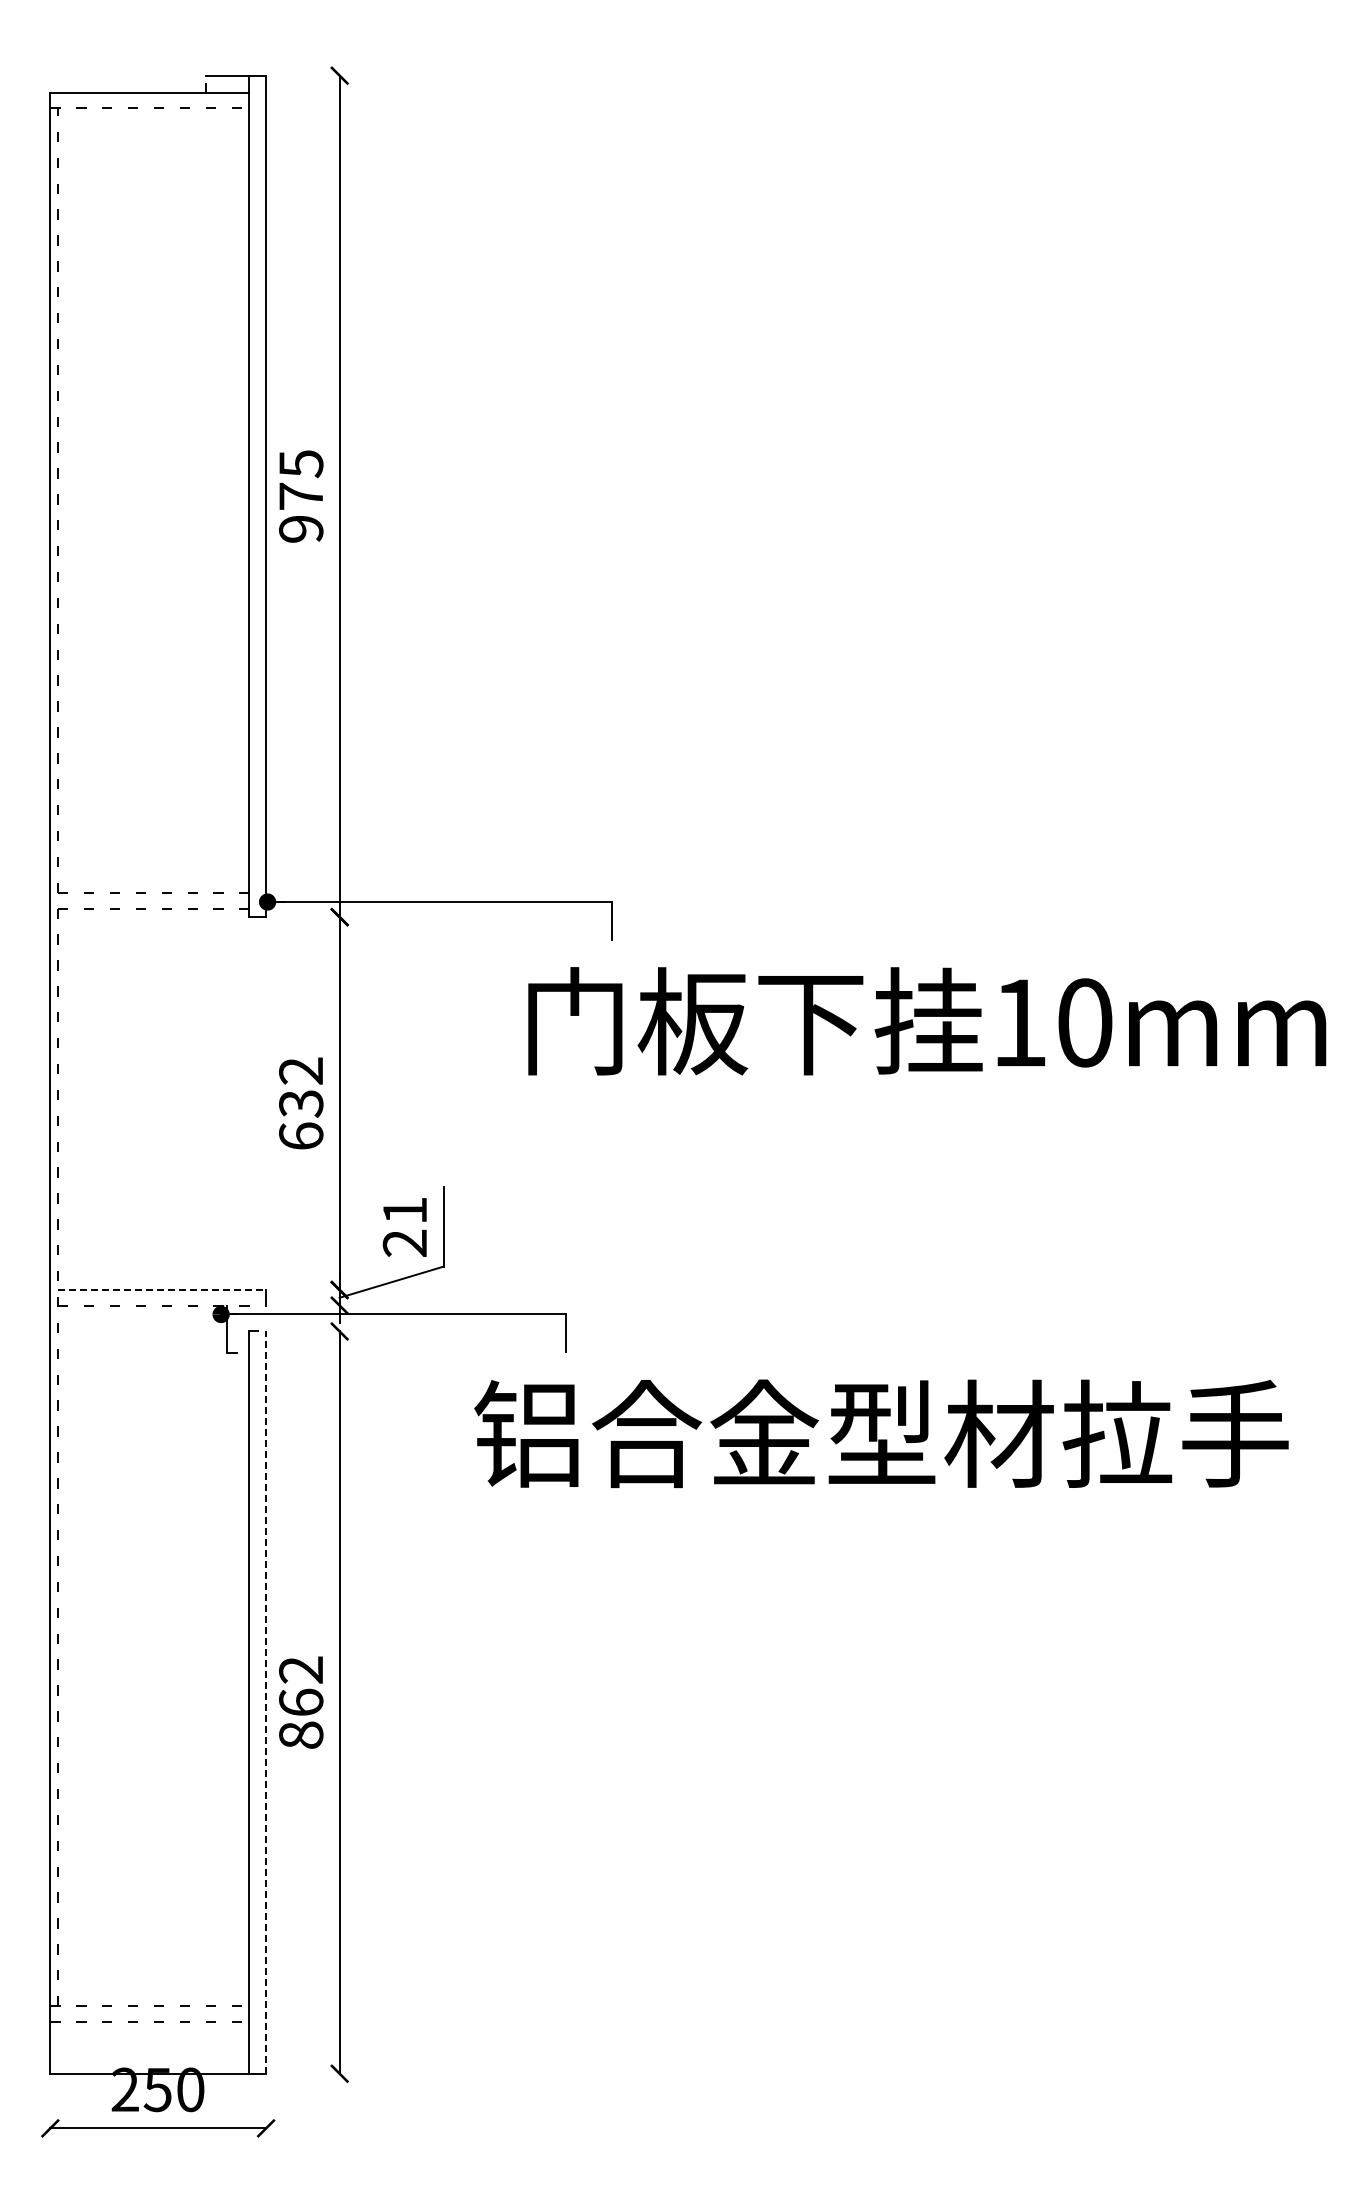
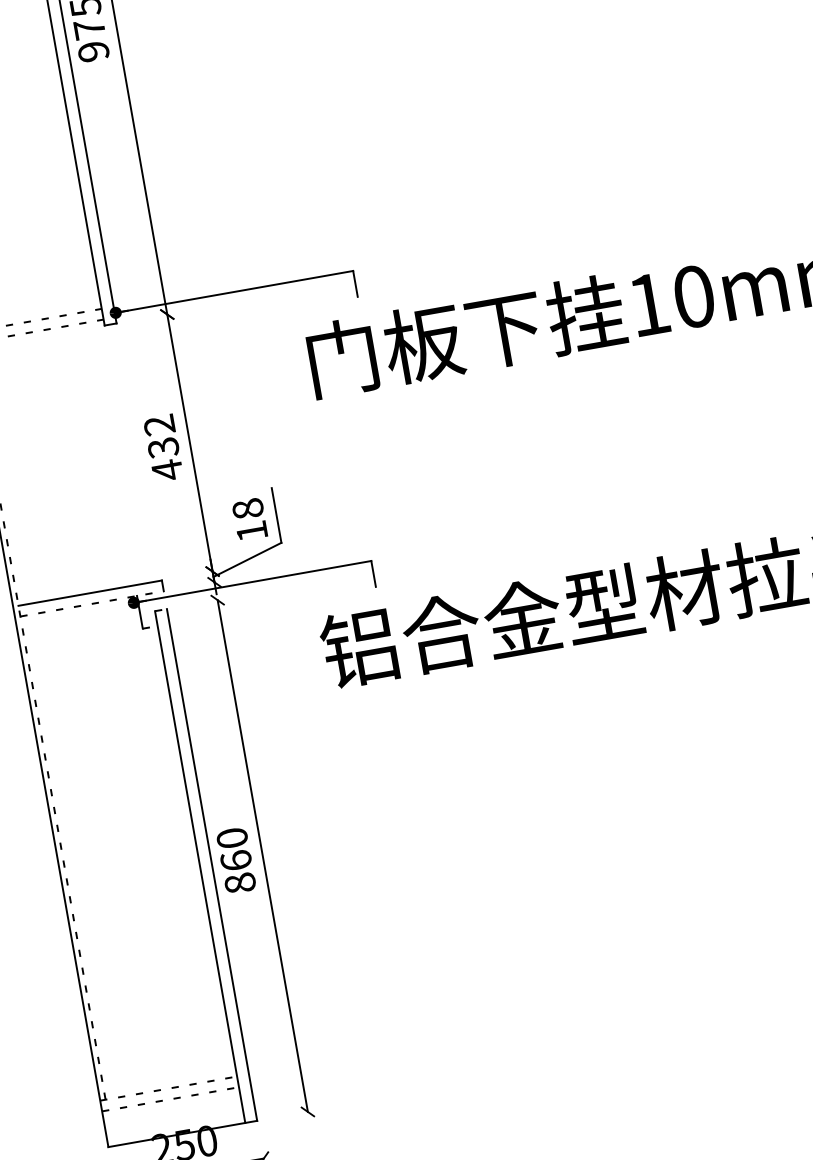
text: (301, 1136) -> (167, 470), 632 -> 432
text: (404, 1226) -> (249, 519), 21 -> 18
line: (162, 1290) -> (90, 593), dashed -> solid
text: (301, 1669) -> (232, 837), 862 -> 860
line: (266, 1702) -> (212, 864), dashed -> solid

